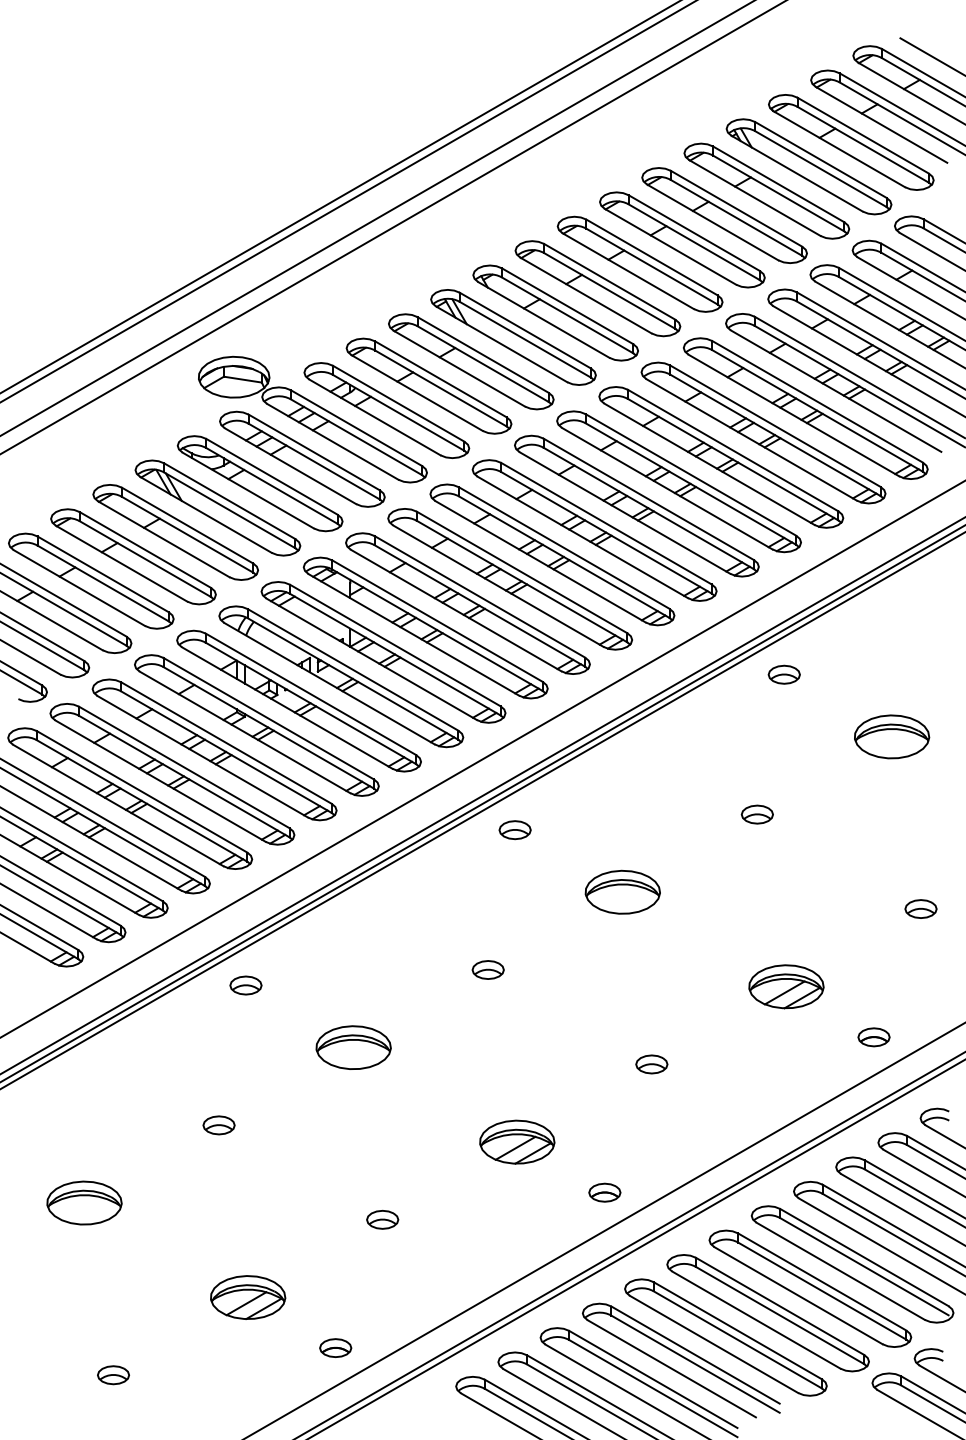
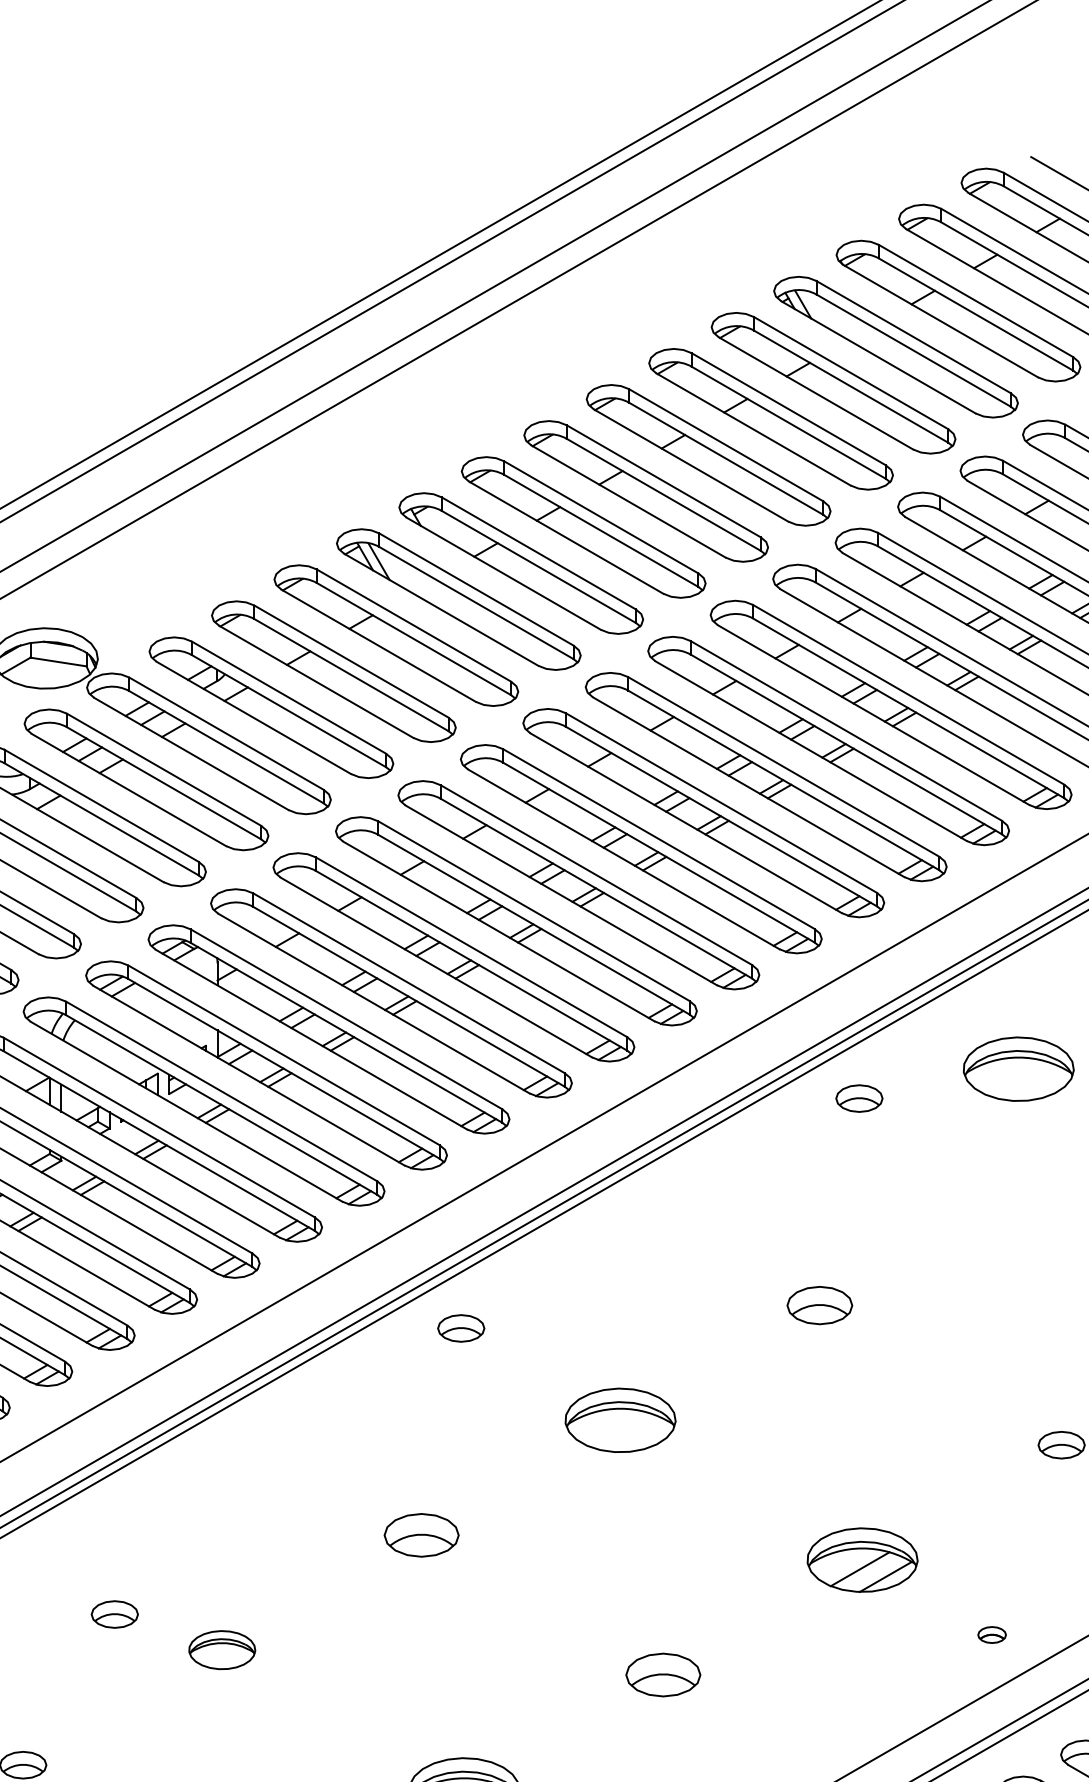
part: (892, 736) -> (1019, 1068), moved
part: (756, 814) -> (818, 1305), size x1.4
part: (487, 969) -> (420, 1534), size x1.6
part: (245, 985) -> (114, 1614), moved
part: (873, 1037) -> (991, 1635), size x0.6
part: (353, 1047) -> (222, 1649), size x0.6
part: (651, 1064) -> (662, 1675), size x1.6

